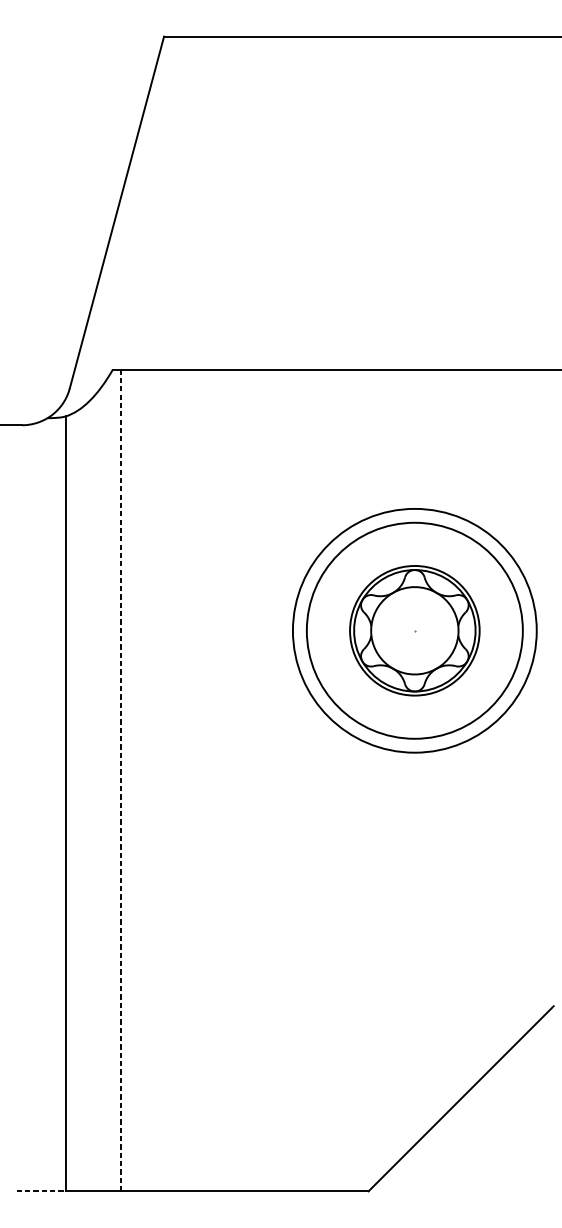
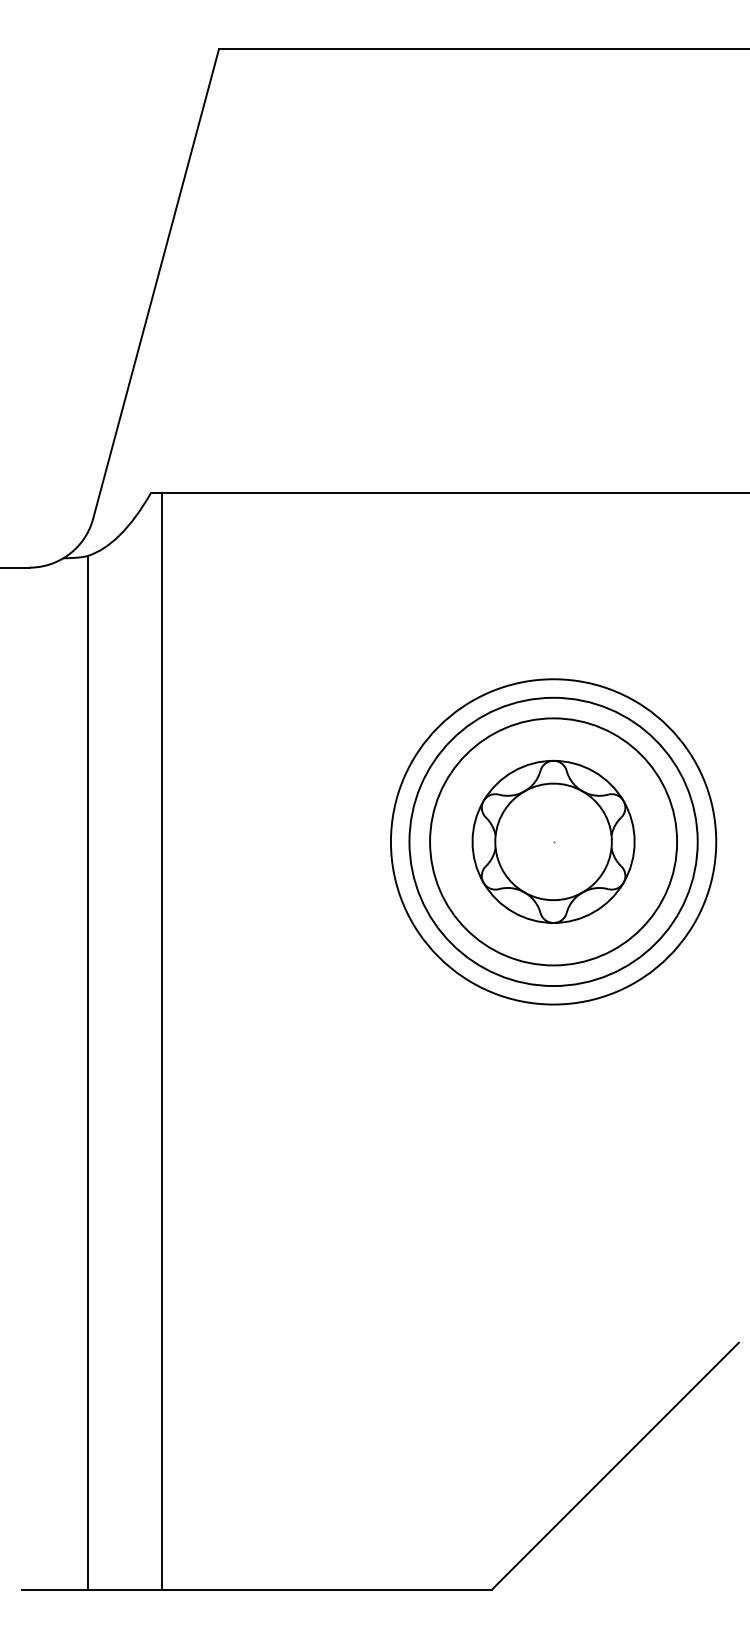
circle: (414, 630) -> (553, 841), size x1.43
line: (120, 780) -> (161, 1041), dashed -> solid
line: (41, 1191) -> (55, 1589), dashed -> solid

